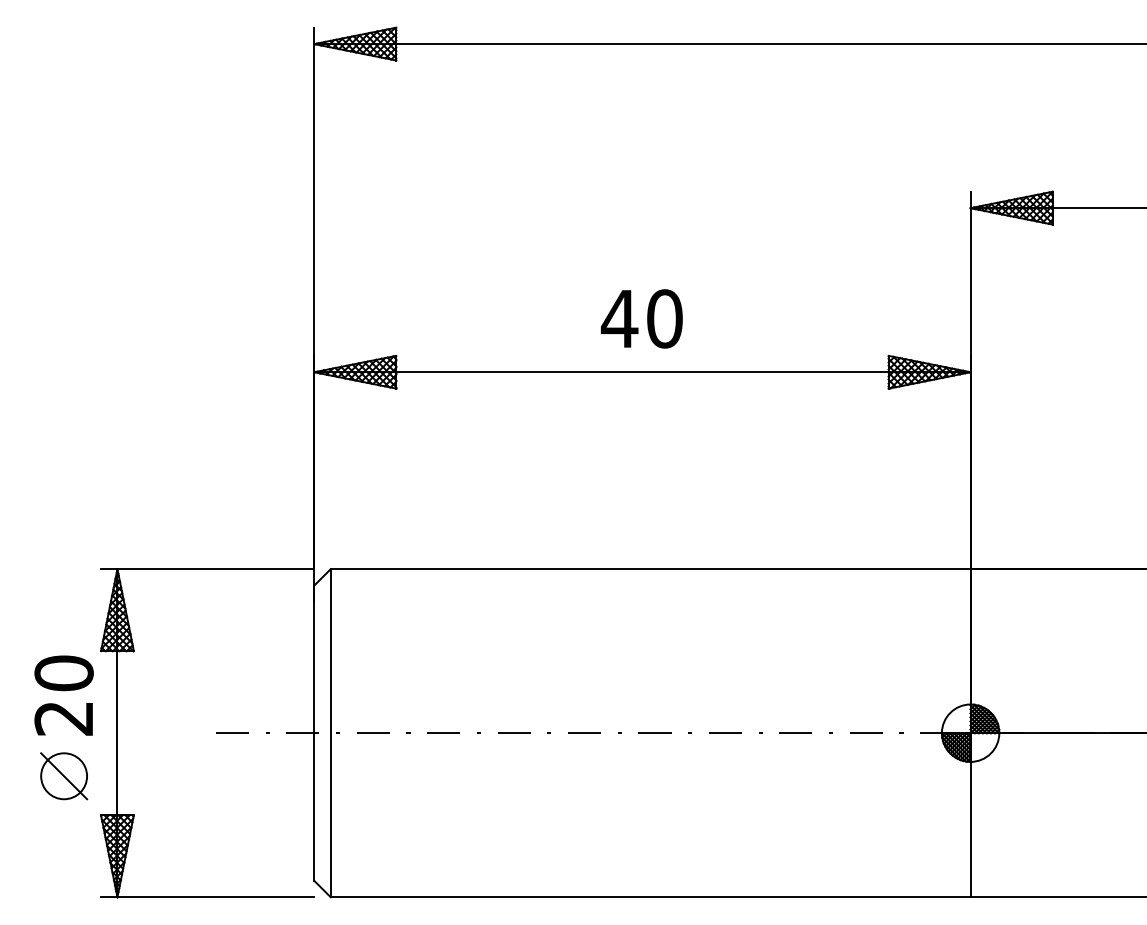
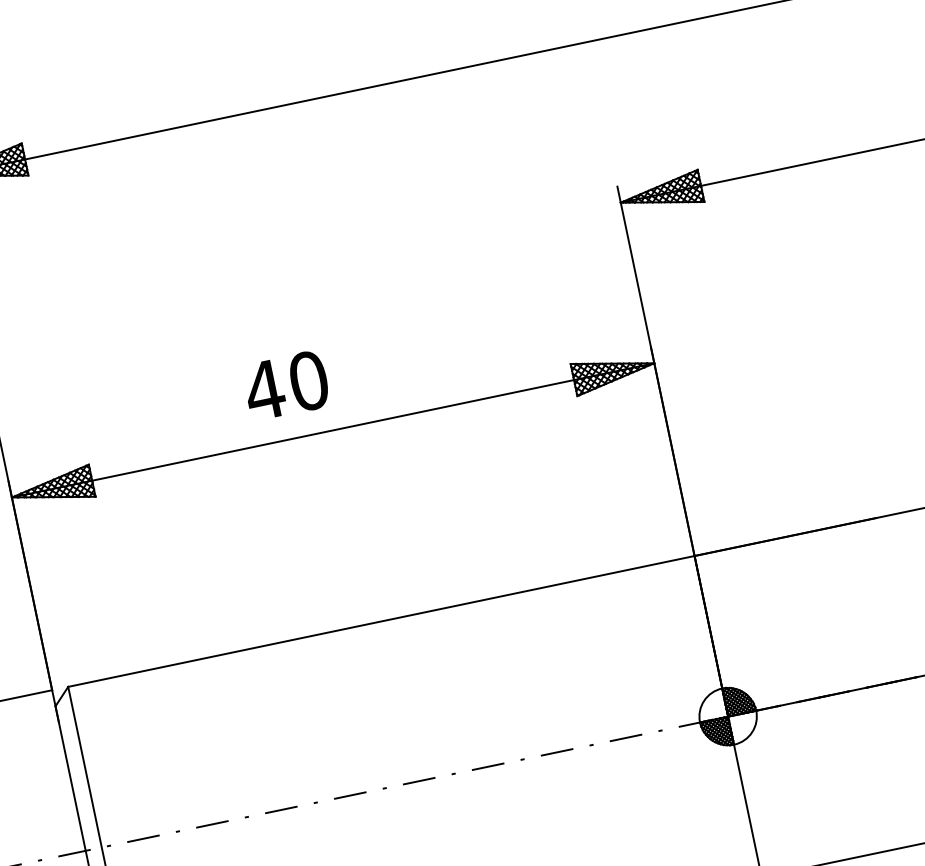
text: (641, 318) -> (285, 385), moved

